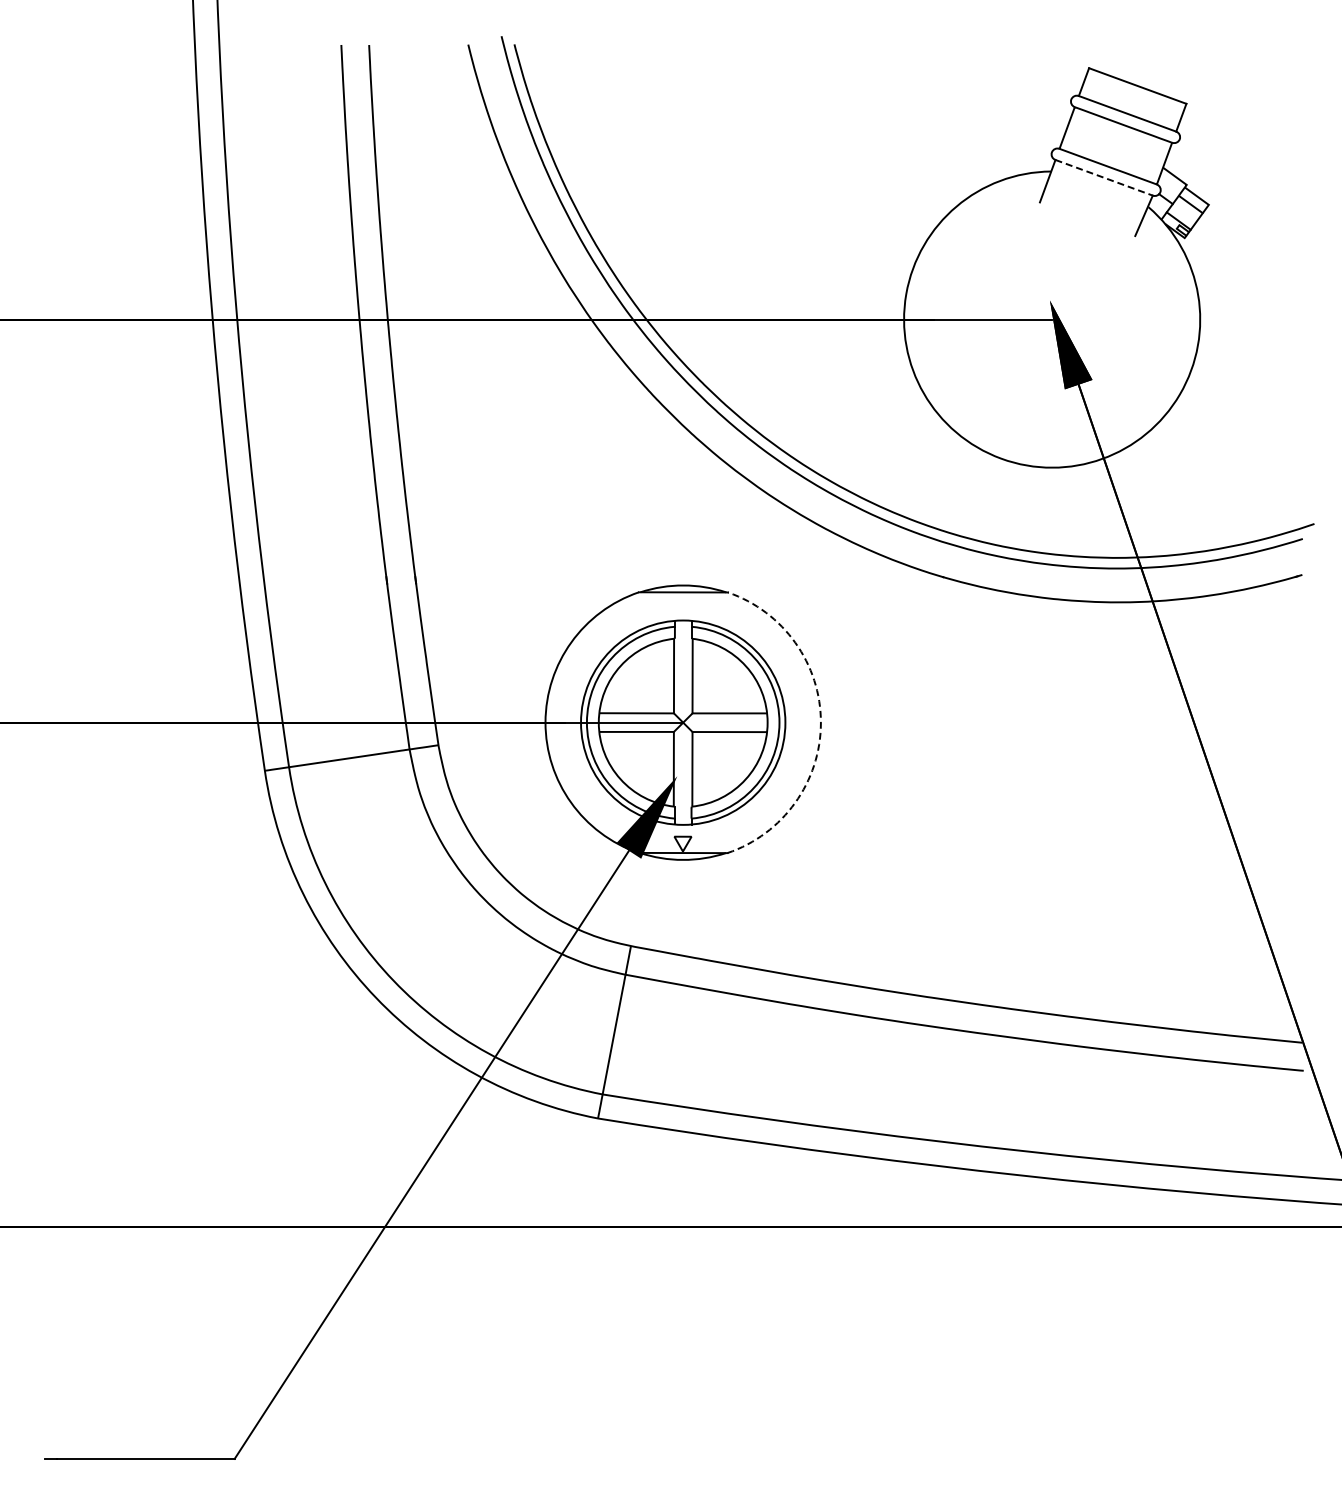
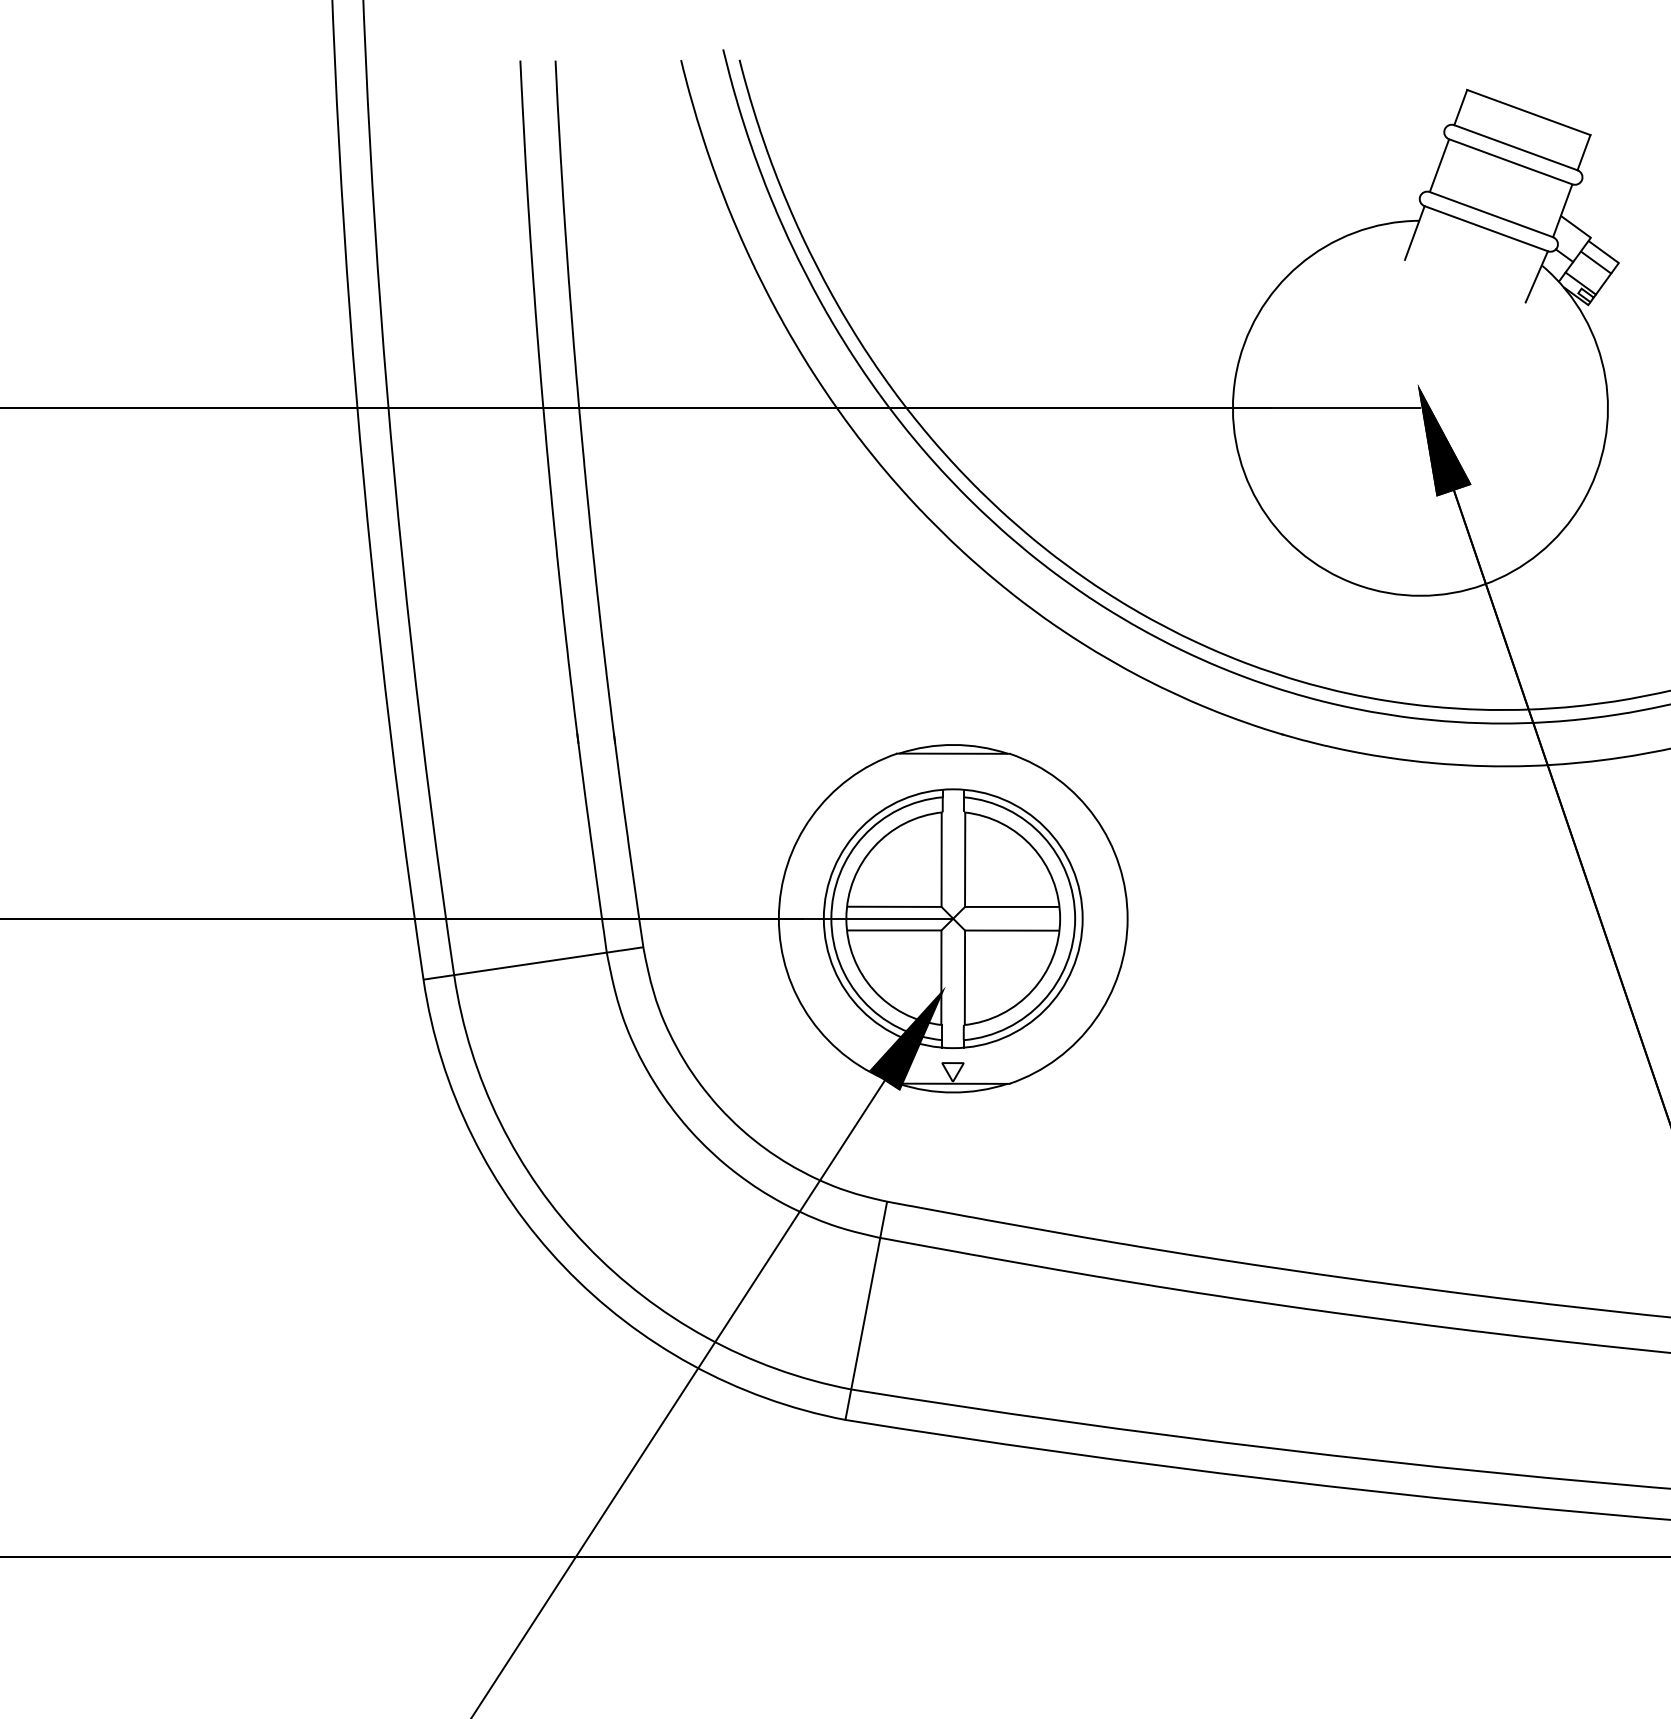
line: (1104, 177) -> (1486, 228), dashed -> solid
arc: (820, 722) -> (1127, 918), dashed -> solid

